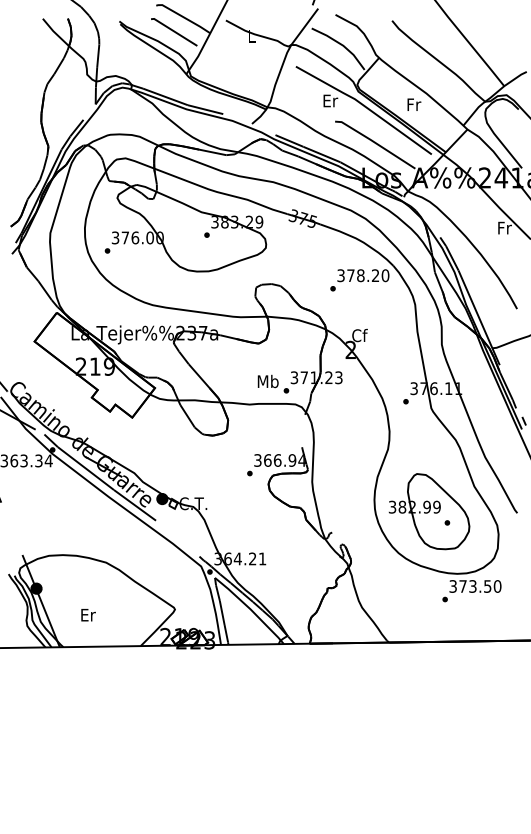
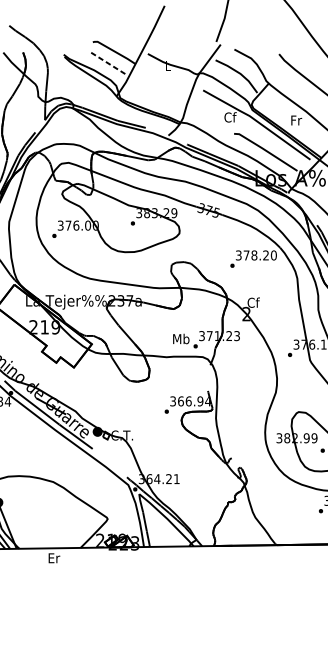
line: (173, 31) -> (106, 62), solid -> dashed
text: (330, 100) -> (230, 117), Er -> Cf
text: (88, 615) -> (54, 558), moved

